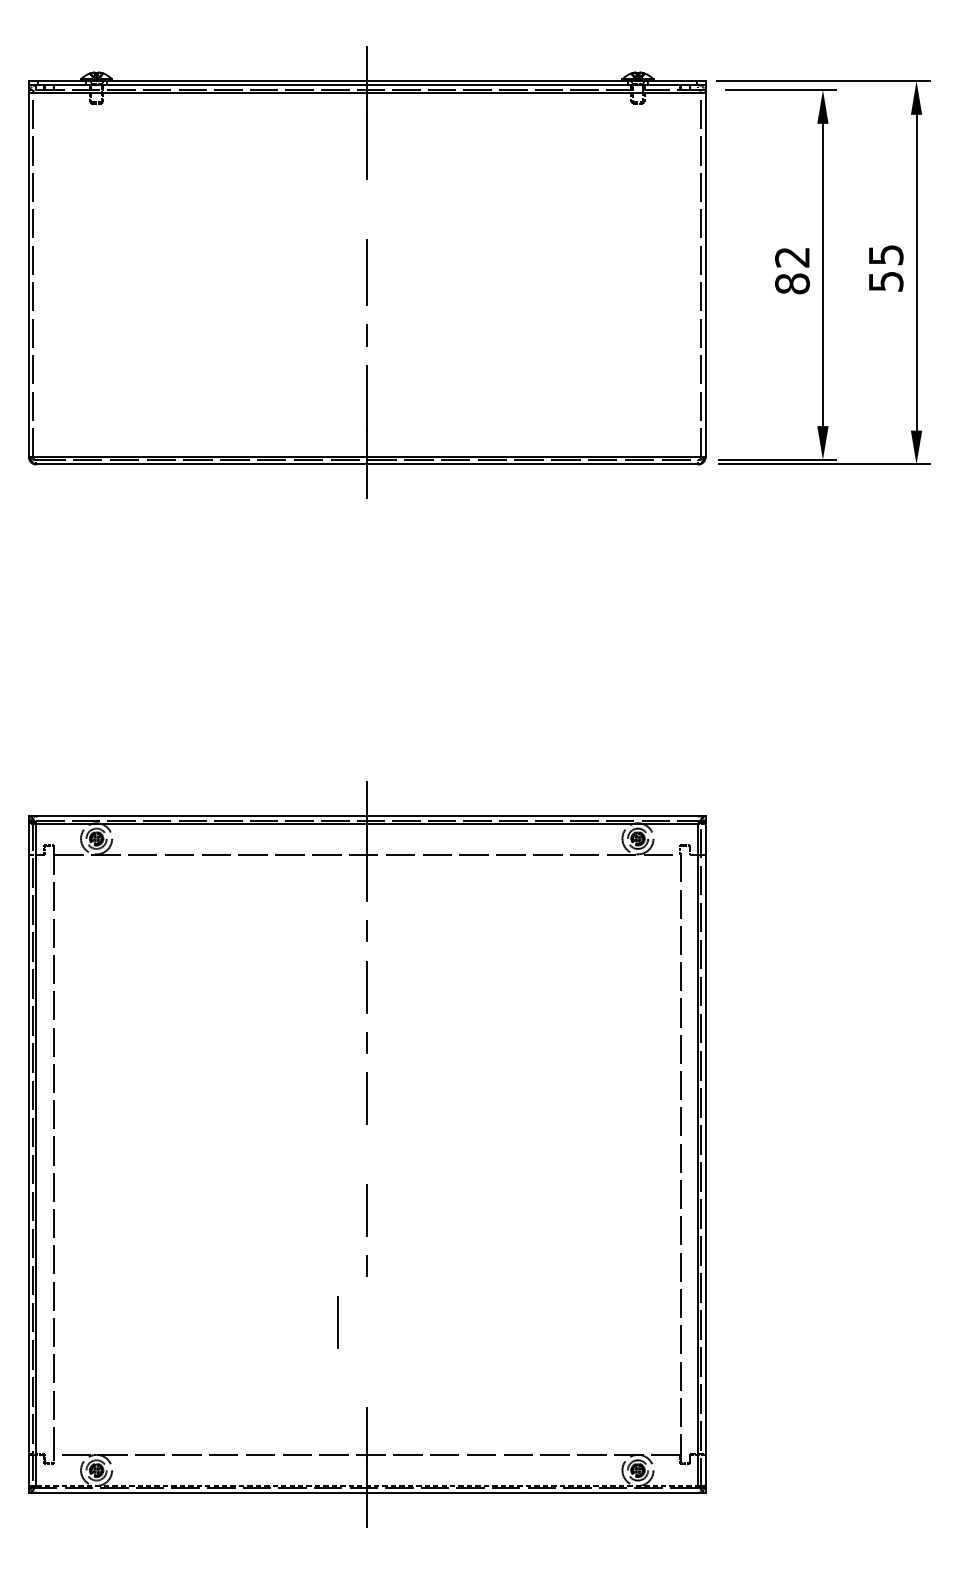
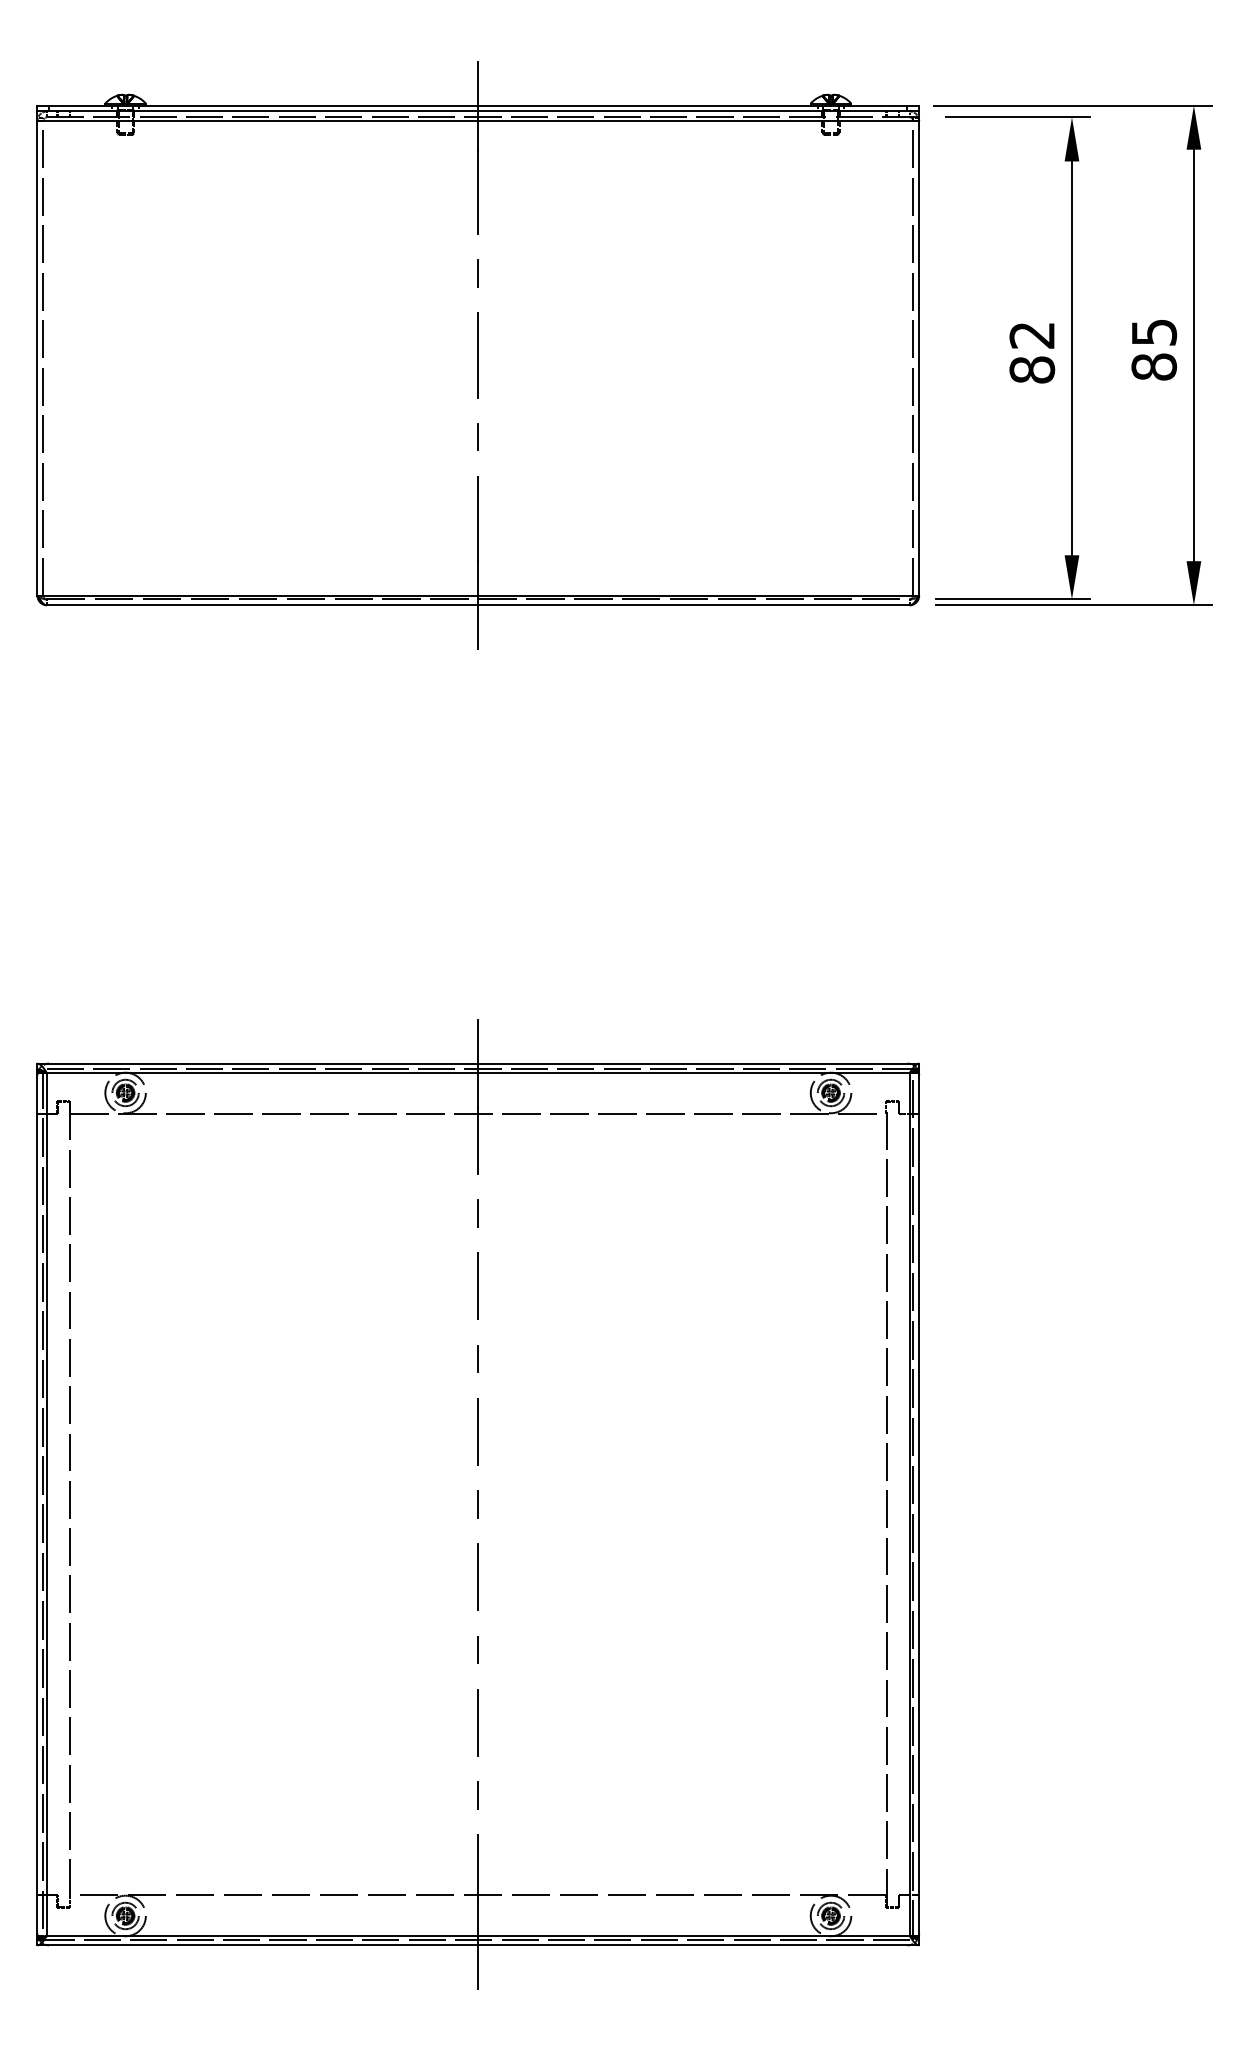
line: (367, 209) -> (478, 273), added
text: (886, 281) -> (1154, 366), 55 -> 85
line: (367, 1154) -> (478, 1504), added
line: (337, 1321) -> (477, 1722), moved
line: (367, 1377) -> (478, 1795), added
line: (367, 1485) -> (478, 1935), dashed -> solid

